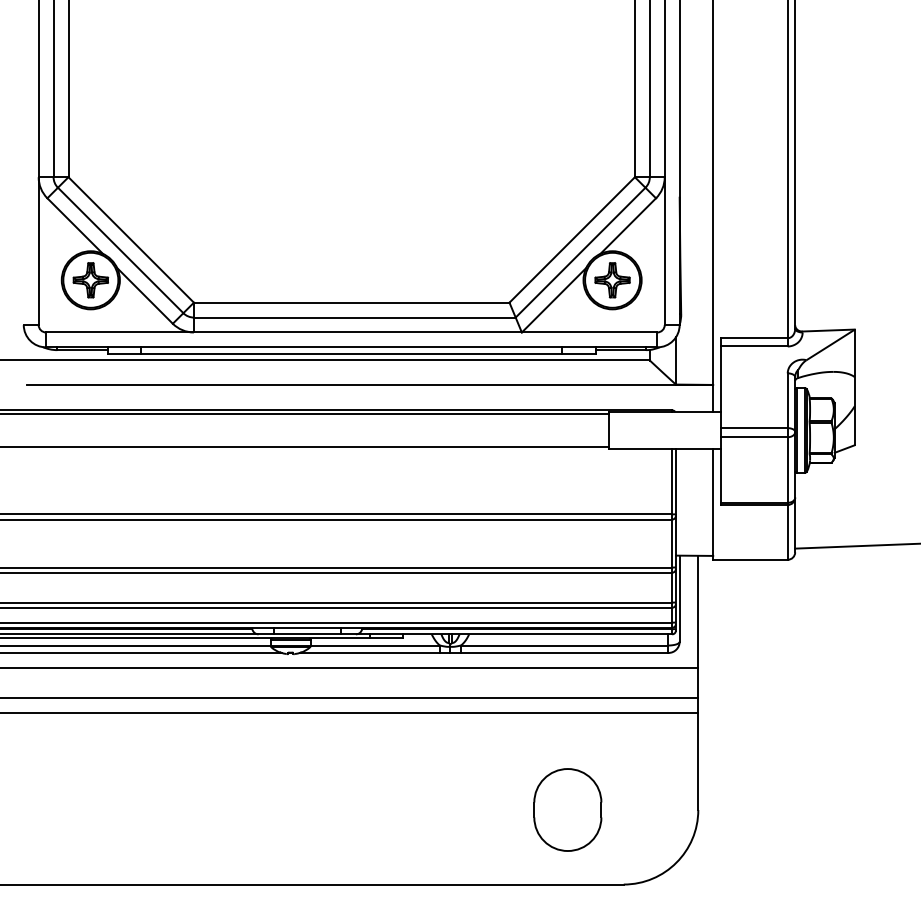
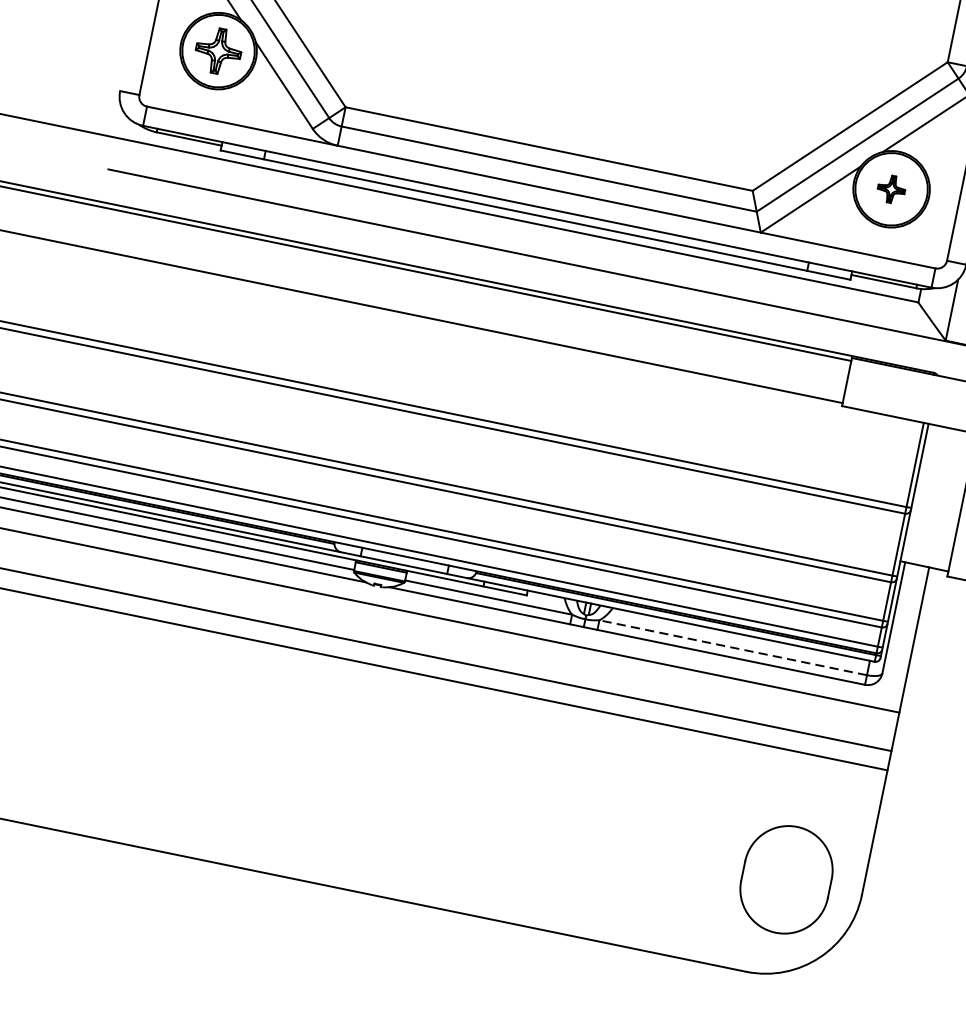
part: (612, 280) -> (891, 189), size x0.6
line: (564, 645) -> (732, 647), solid -> dashed
part: (567, 809) -> (786, 879), moved

